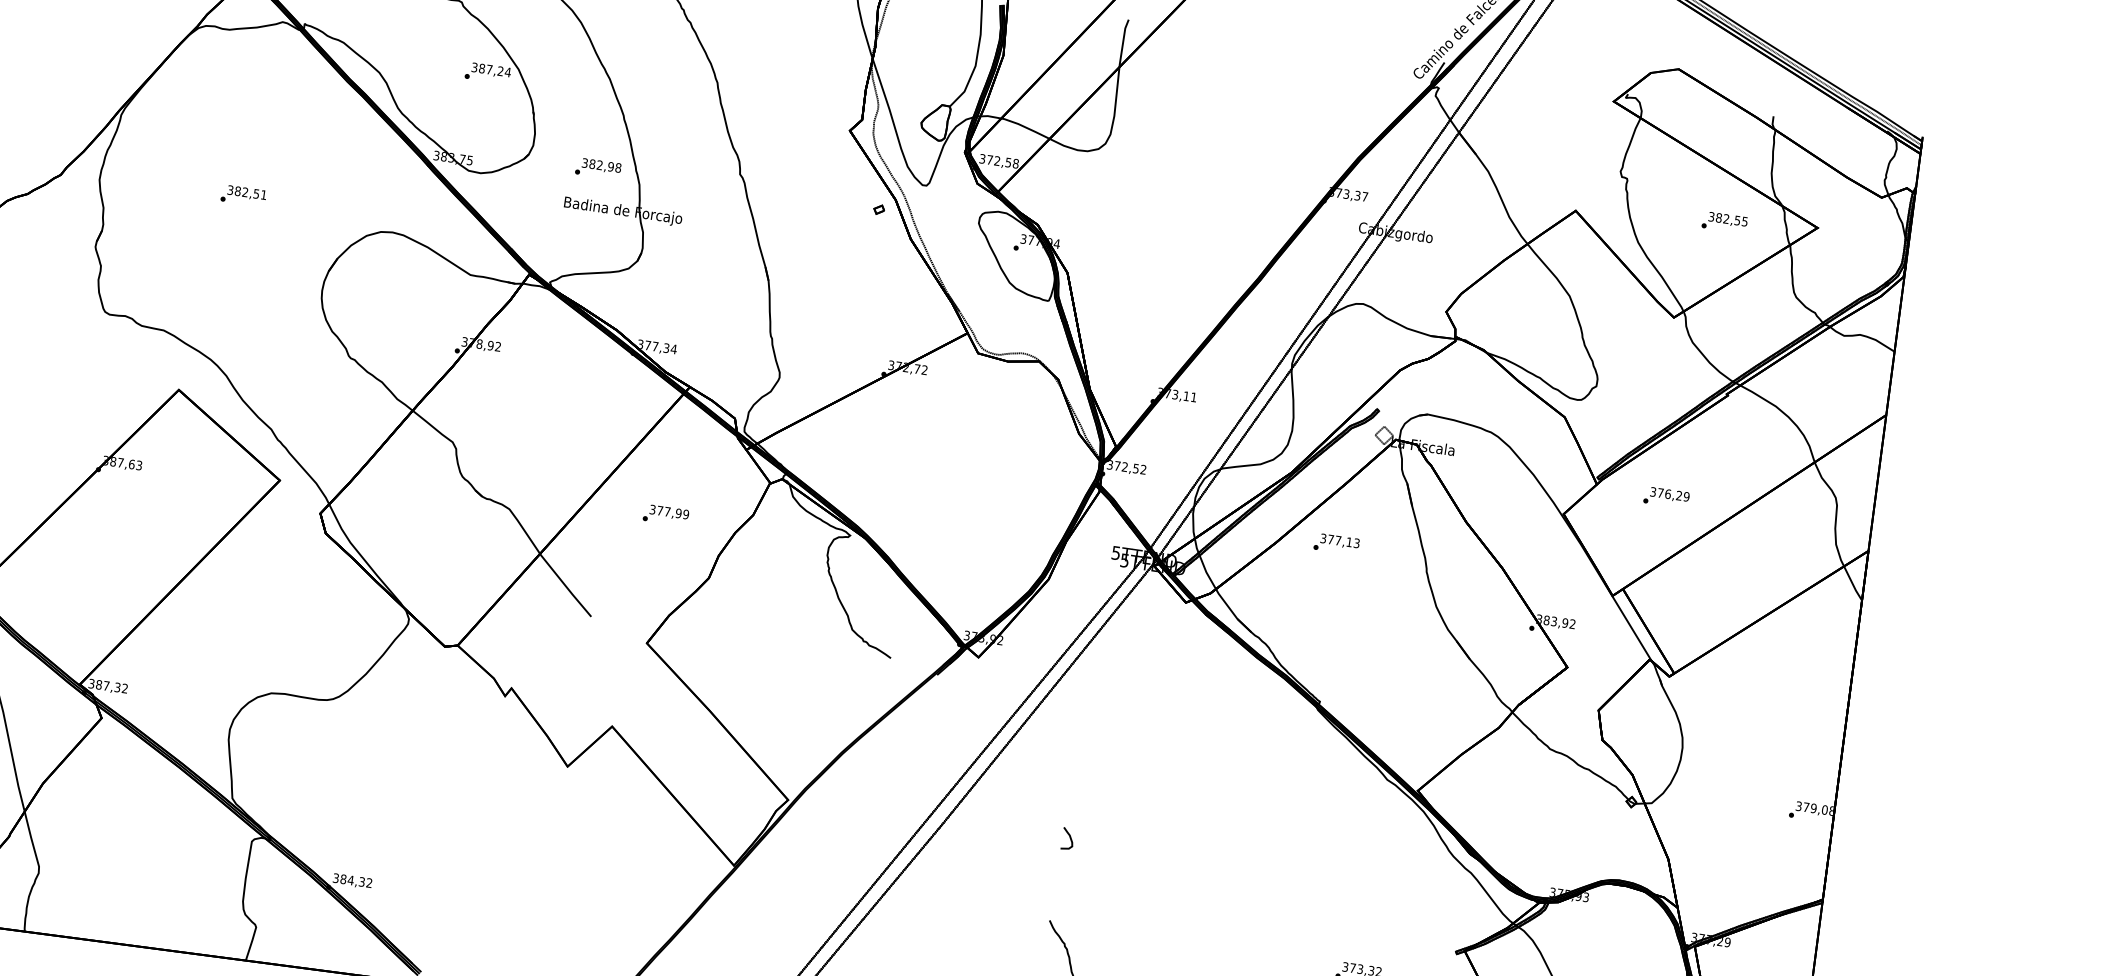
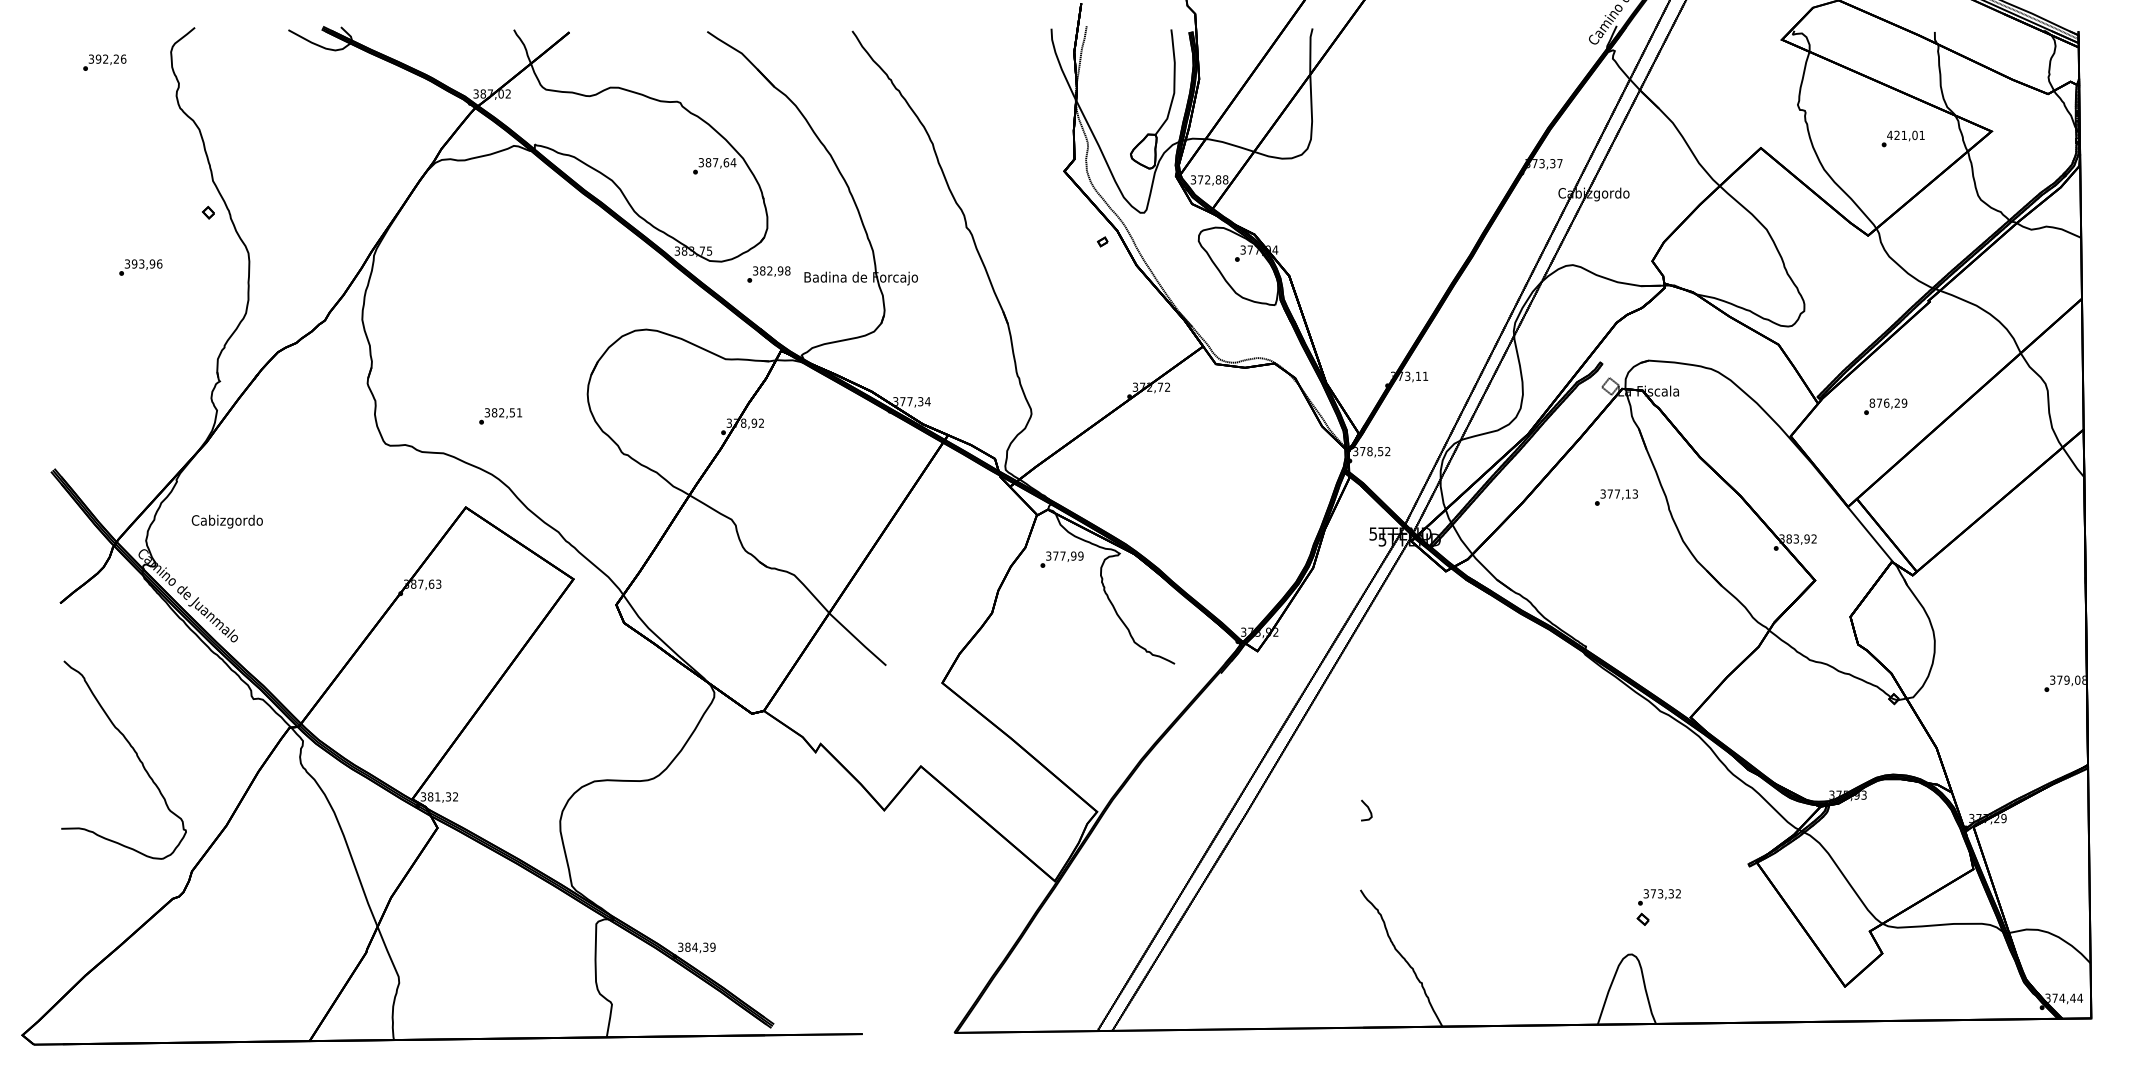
text: (500, 71) -> (726, 162), 387,24 -> 387,64
text: (1008, 162) -> (1218, 179), 372,58 -> 372,88
text: (597, 168) -> (768, 274), moved
text: (243, 196) -> (500, 416), moved
text: (1727, 219) -> (1905, 135), 382,55 -> 421,01
text: (1124, 466) -> (1369, 451), 372,52 -> 378,52
text: (1653, 491) -> (1872, 402), 376,29 -> 876,29
text: (665, 515) -> (1061, 559), moved
text: (1336, 544) -> (1616, 497), moved
text: (106, 685) -> (437, 796), 387,32 -> 381,32
text: (369, 882) -> (712, 946), 384,32 -> 384,39

